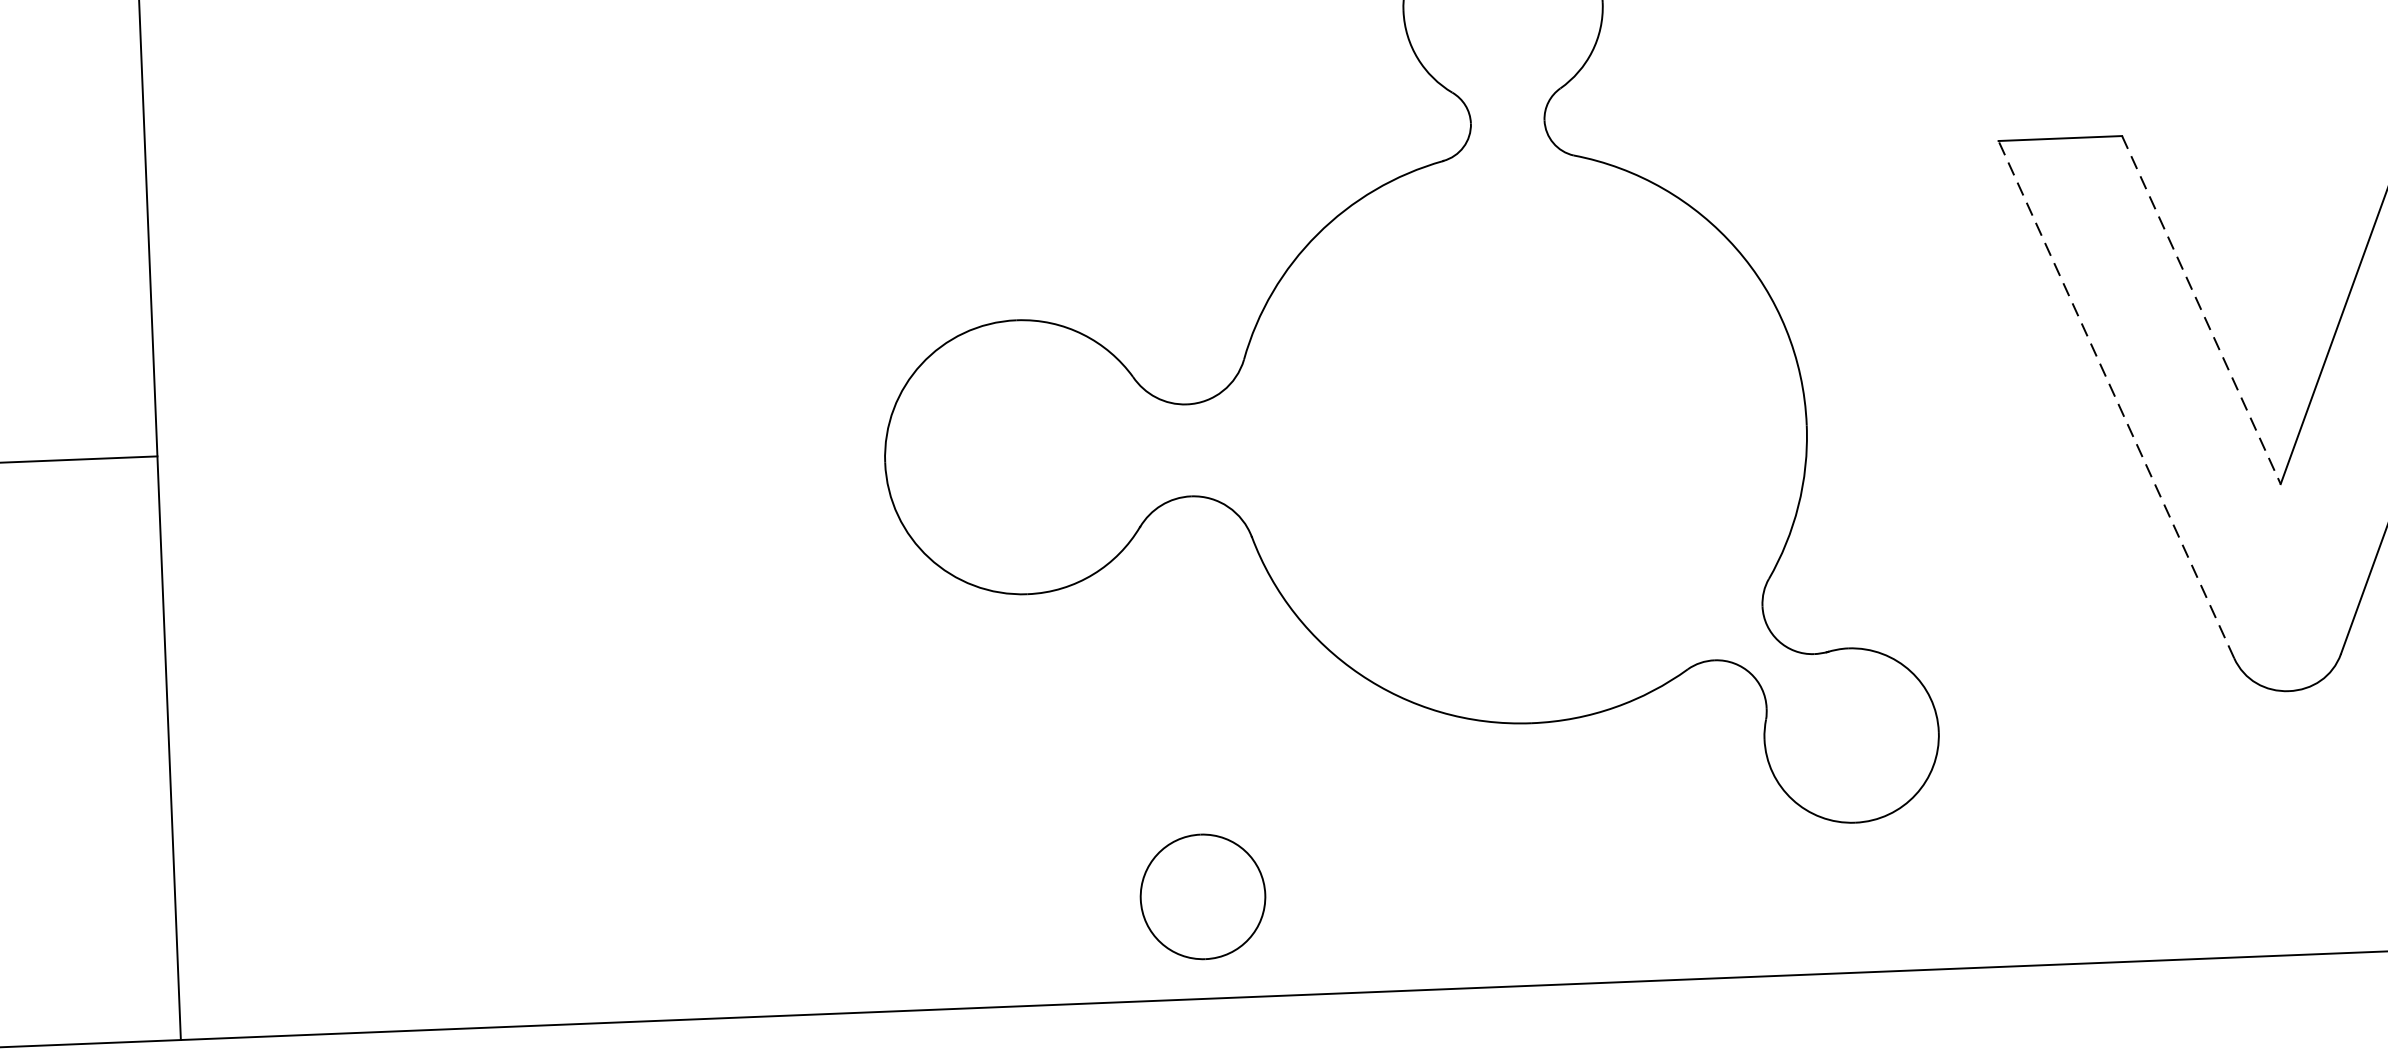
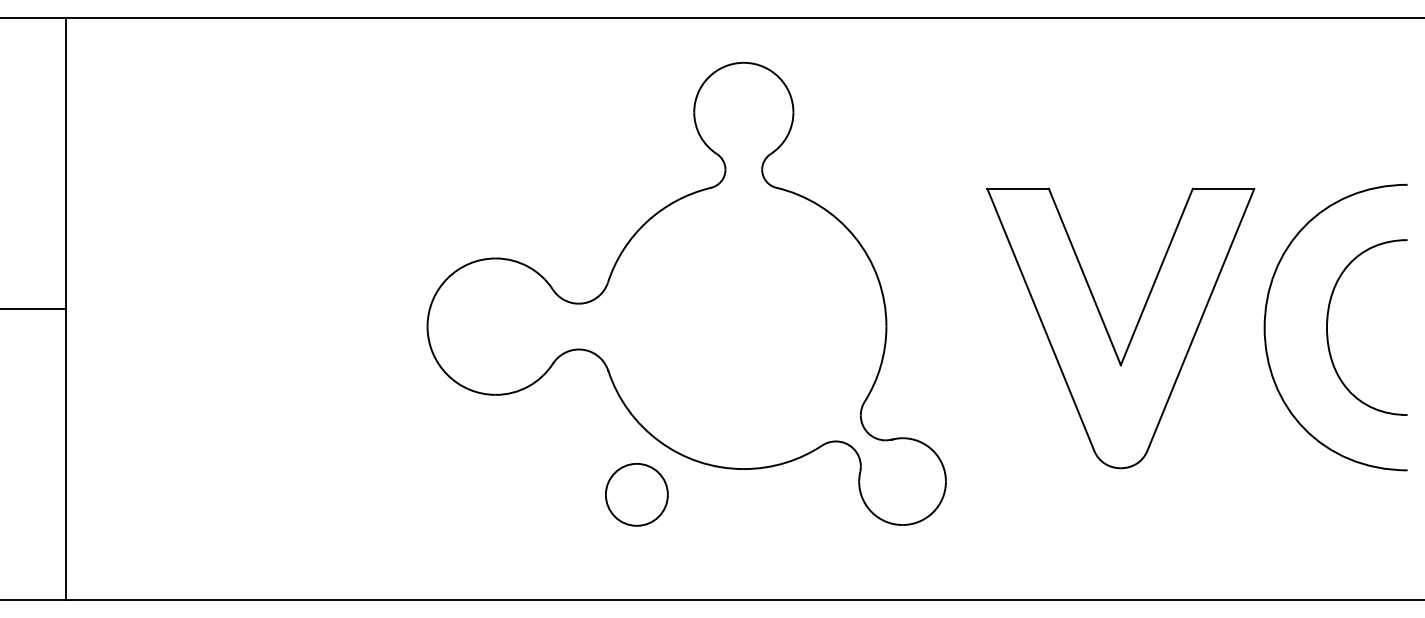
line: (2202, 310) -> (1085, 277), dashed -> solid
line: (2115, 398) -> (1040, 319), dashed -> solid
part: (1202, 896) -> (636, 494), moved

